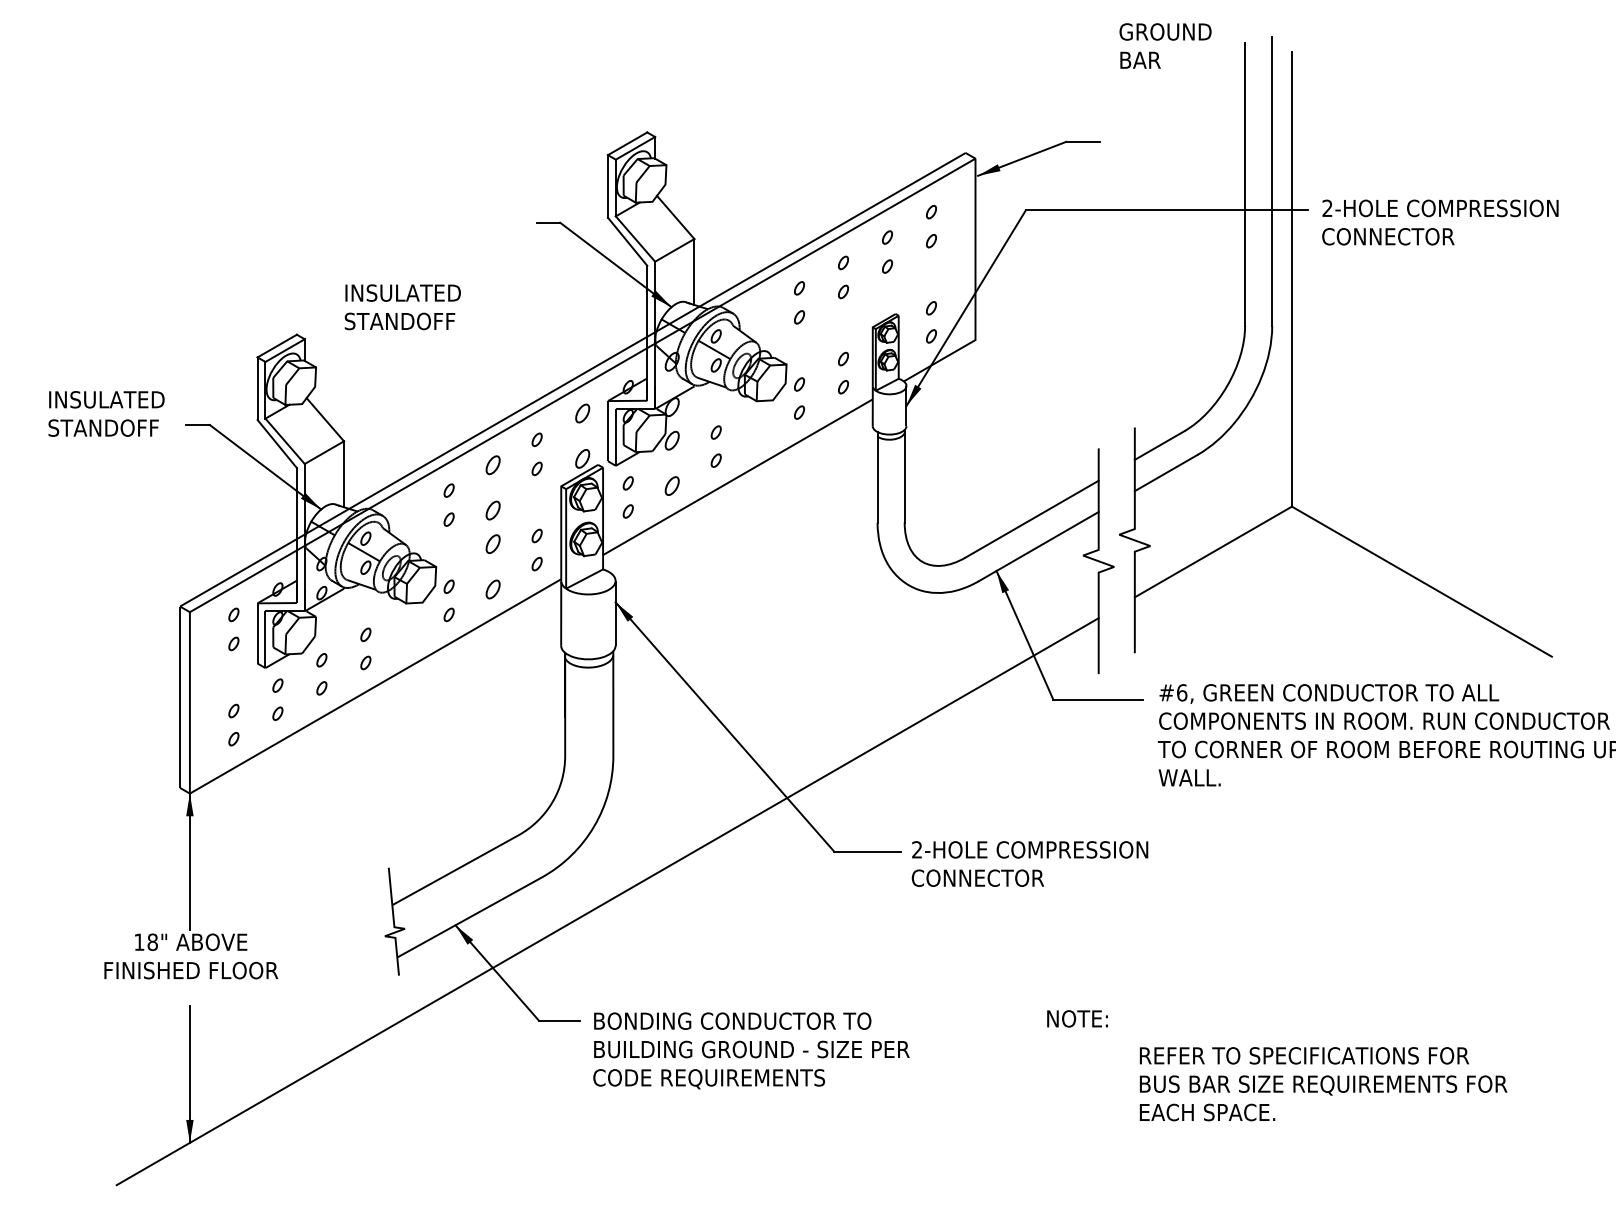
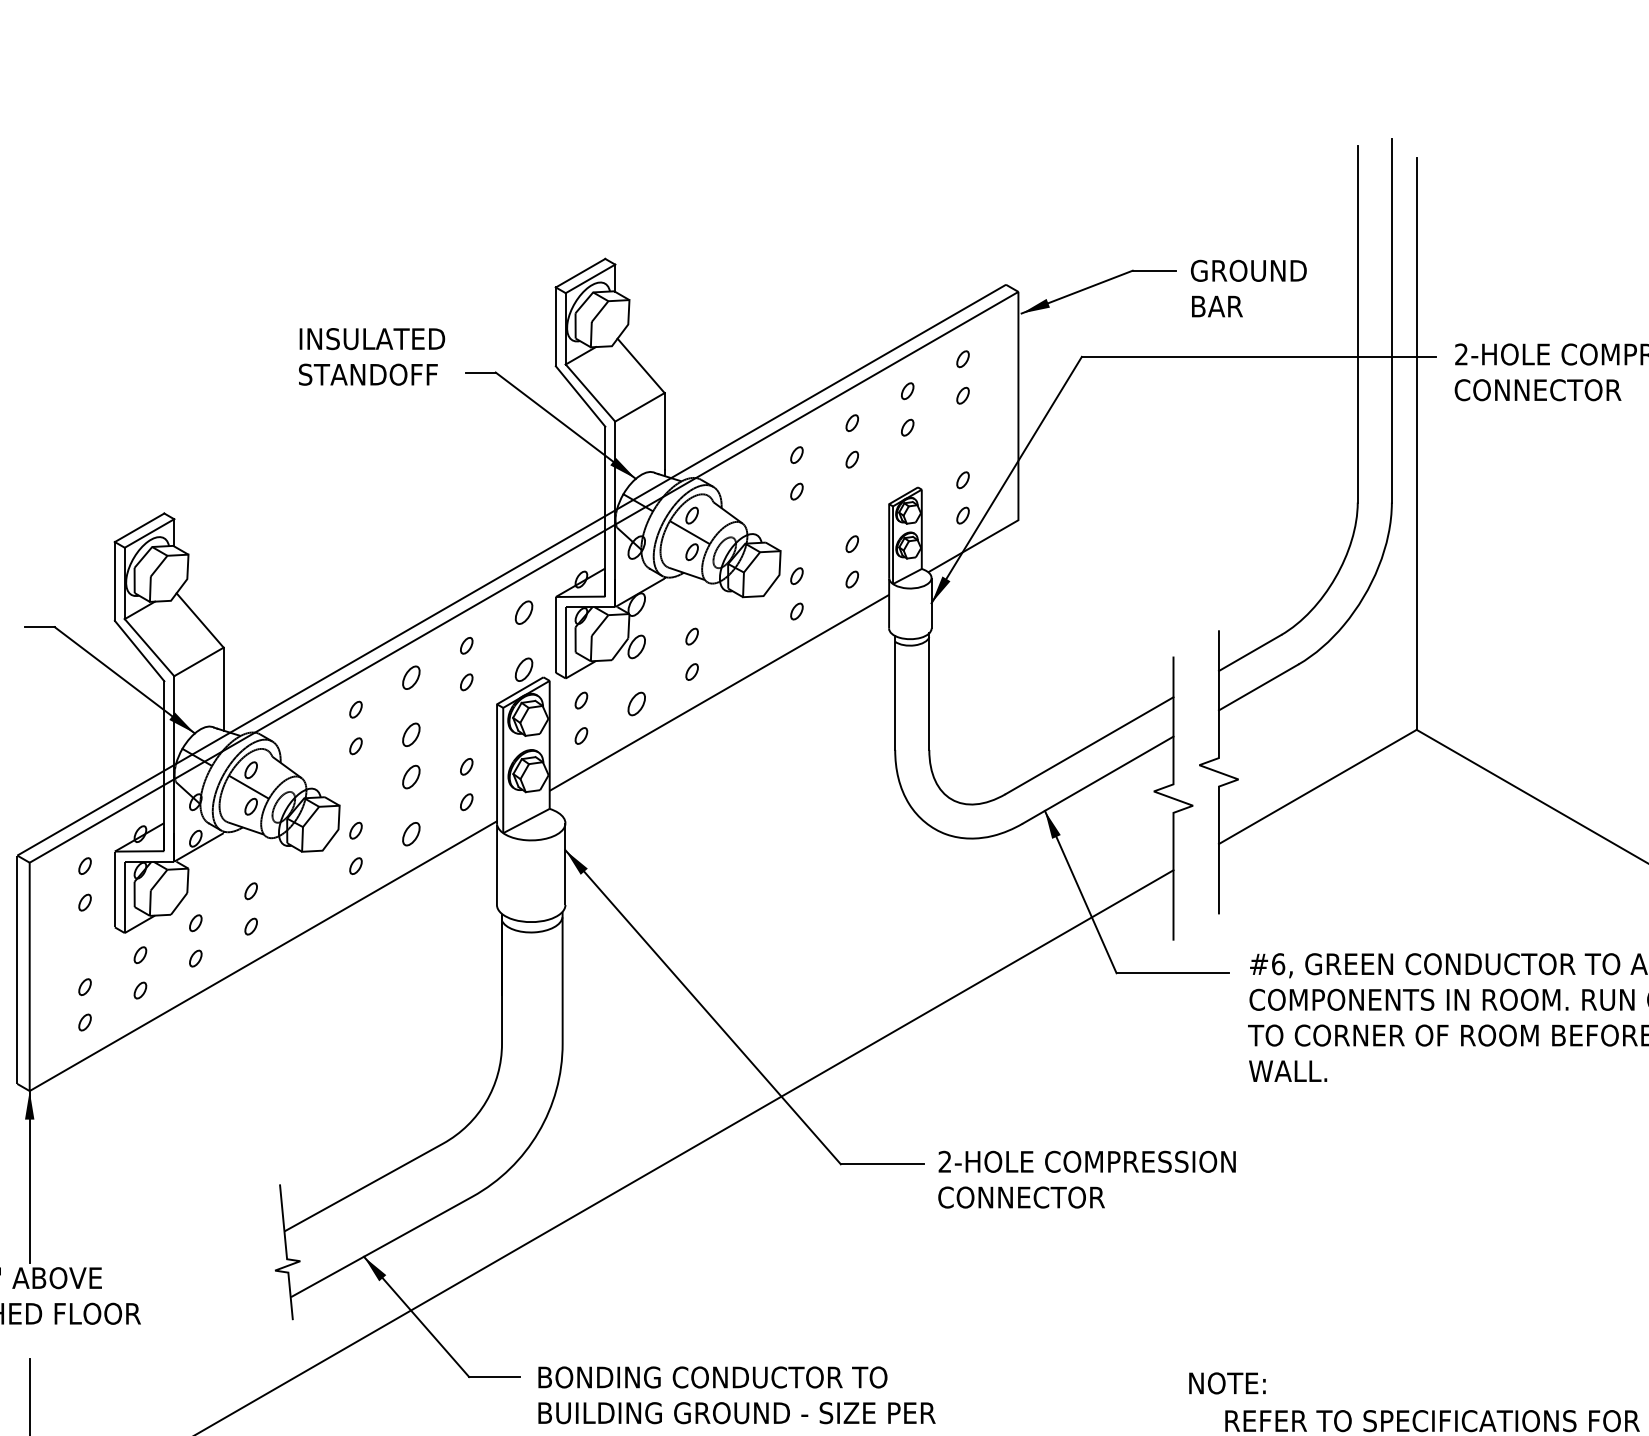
text: (1165, 45) -> (1248, 287), moved
text: (402, 307) -> (371, 357), moved
text: (1077, 1018) -> (1227, 1382), moved

